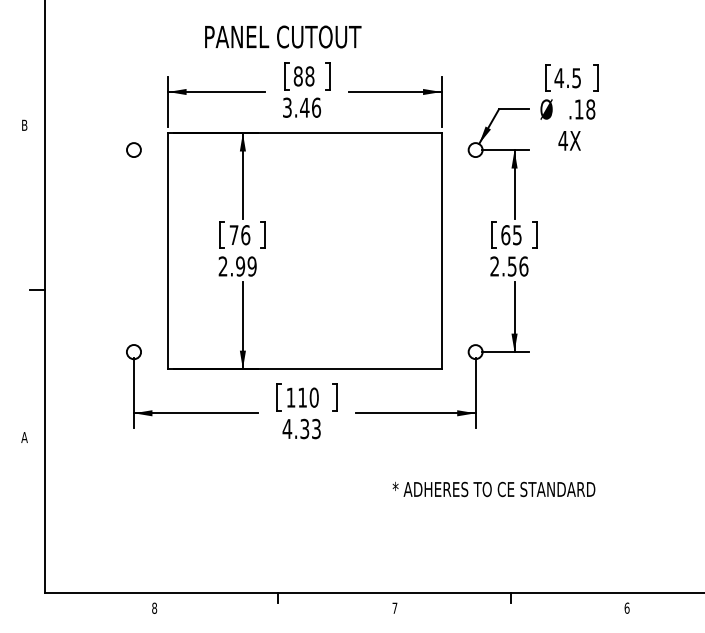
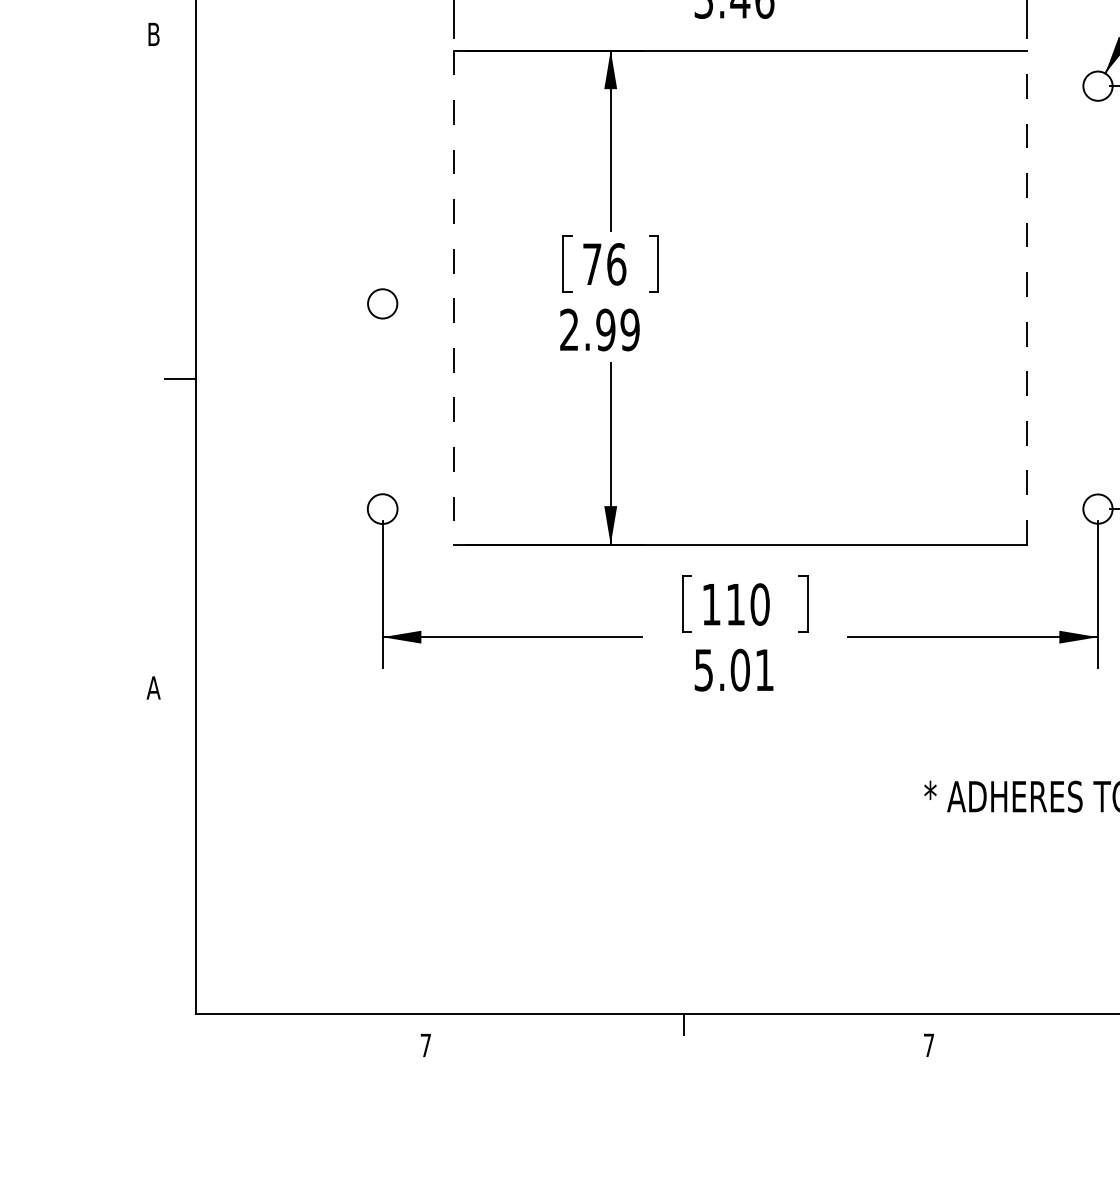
circle: (133, 149) -> (381, 302), moved
line: (441, 250) -> (1026, 296), solid -> dashed
line: (168, 251) -> (454, 298), solid -> dashed
text: (301, 428) -> (733, 669), 4.33 -> 5.01
text: (154, 607) -> (425, 1043), 8 -> 7

